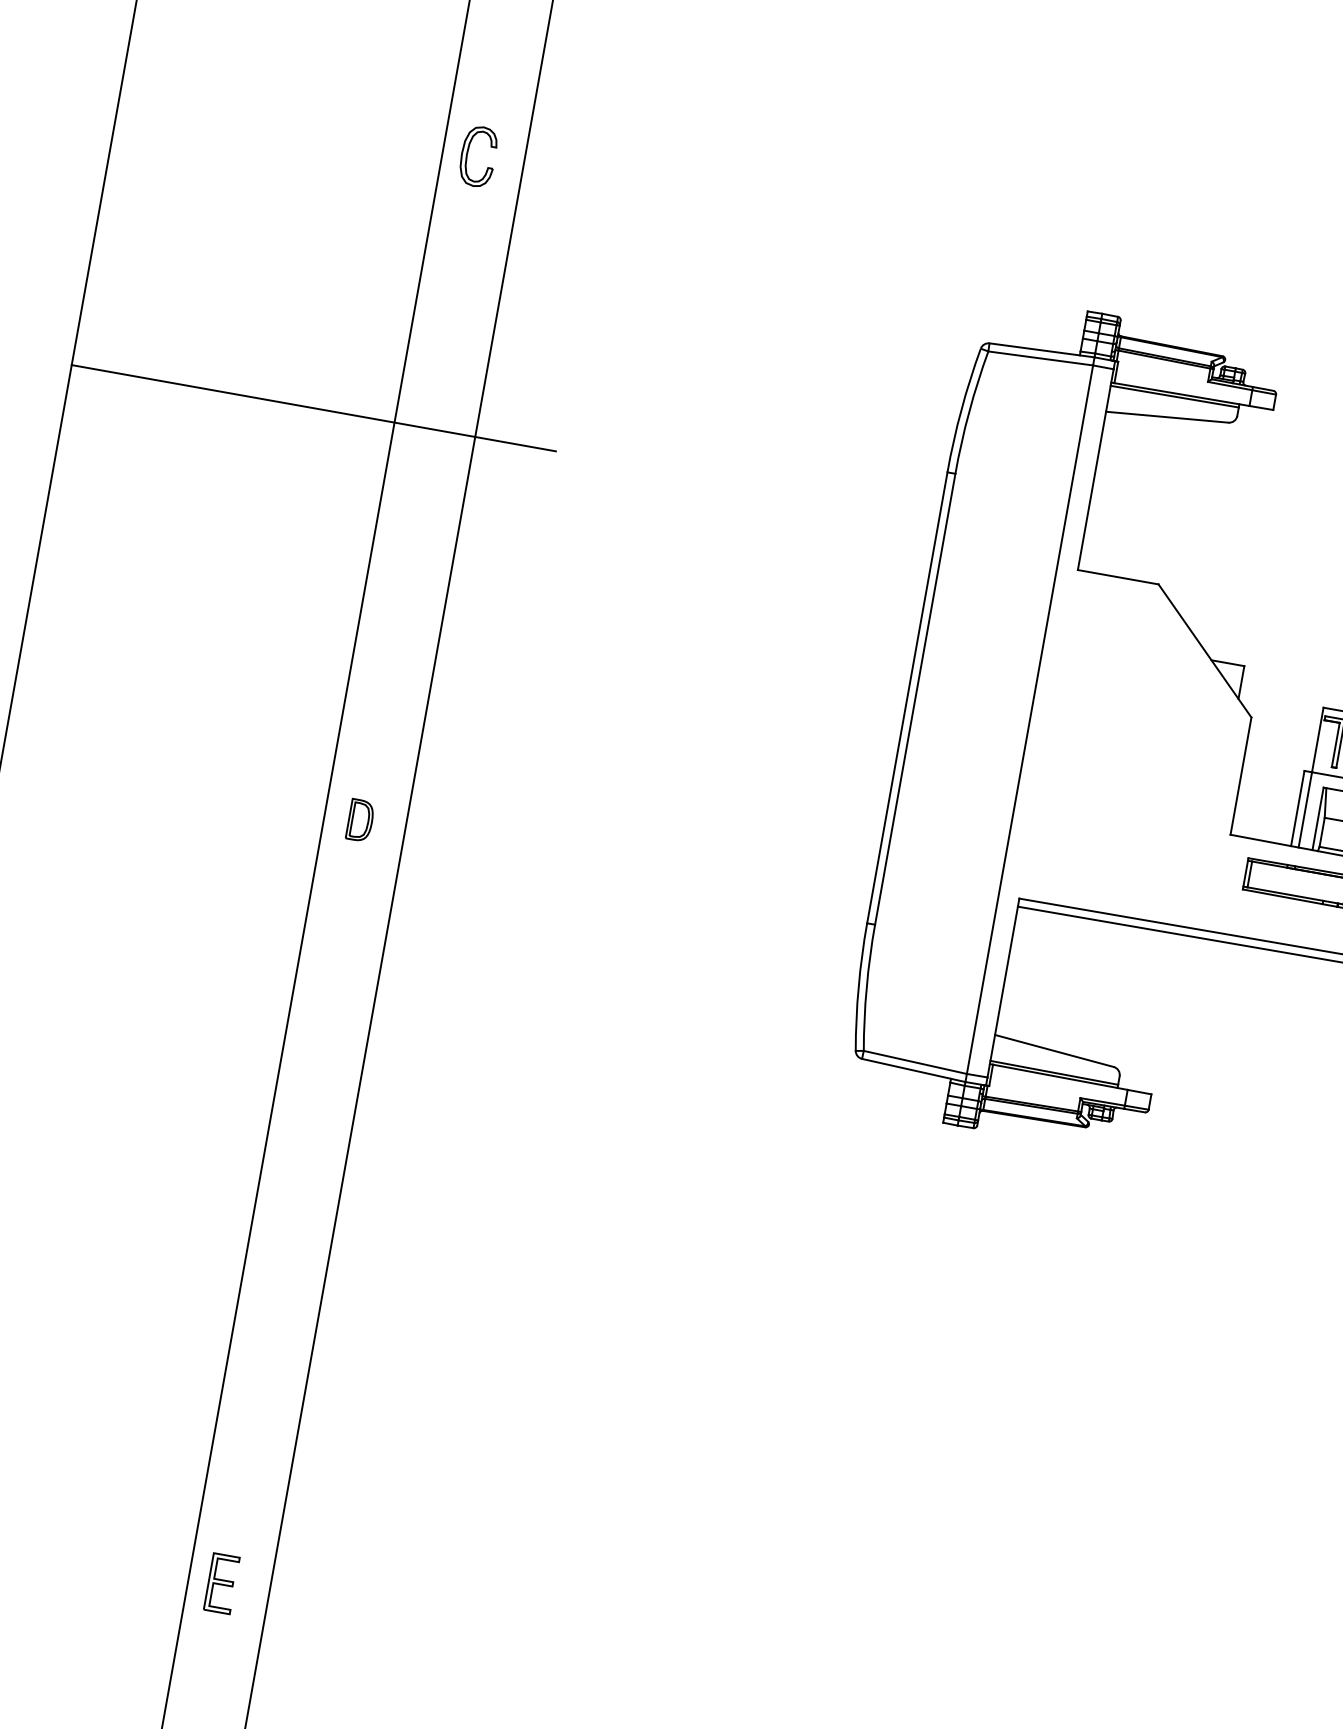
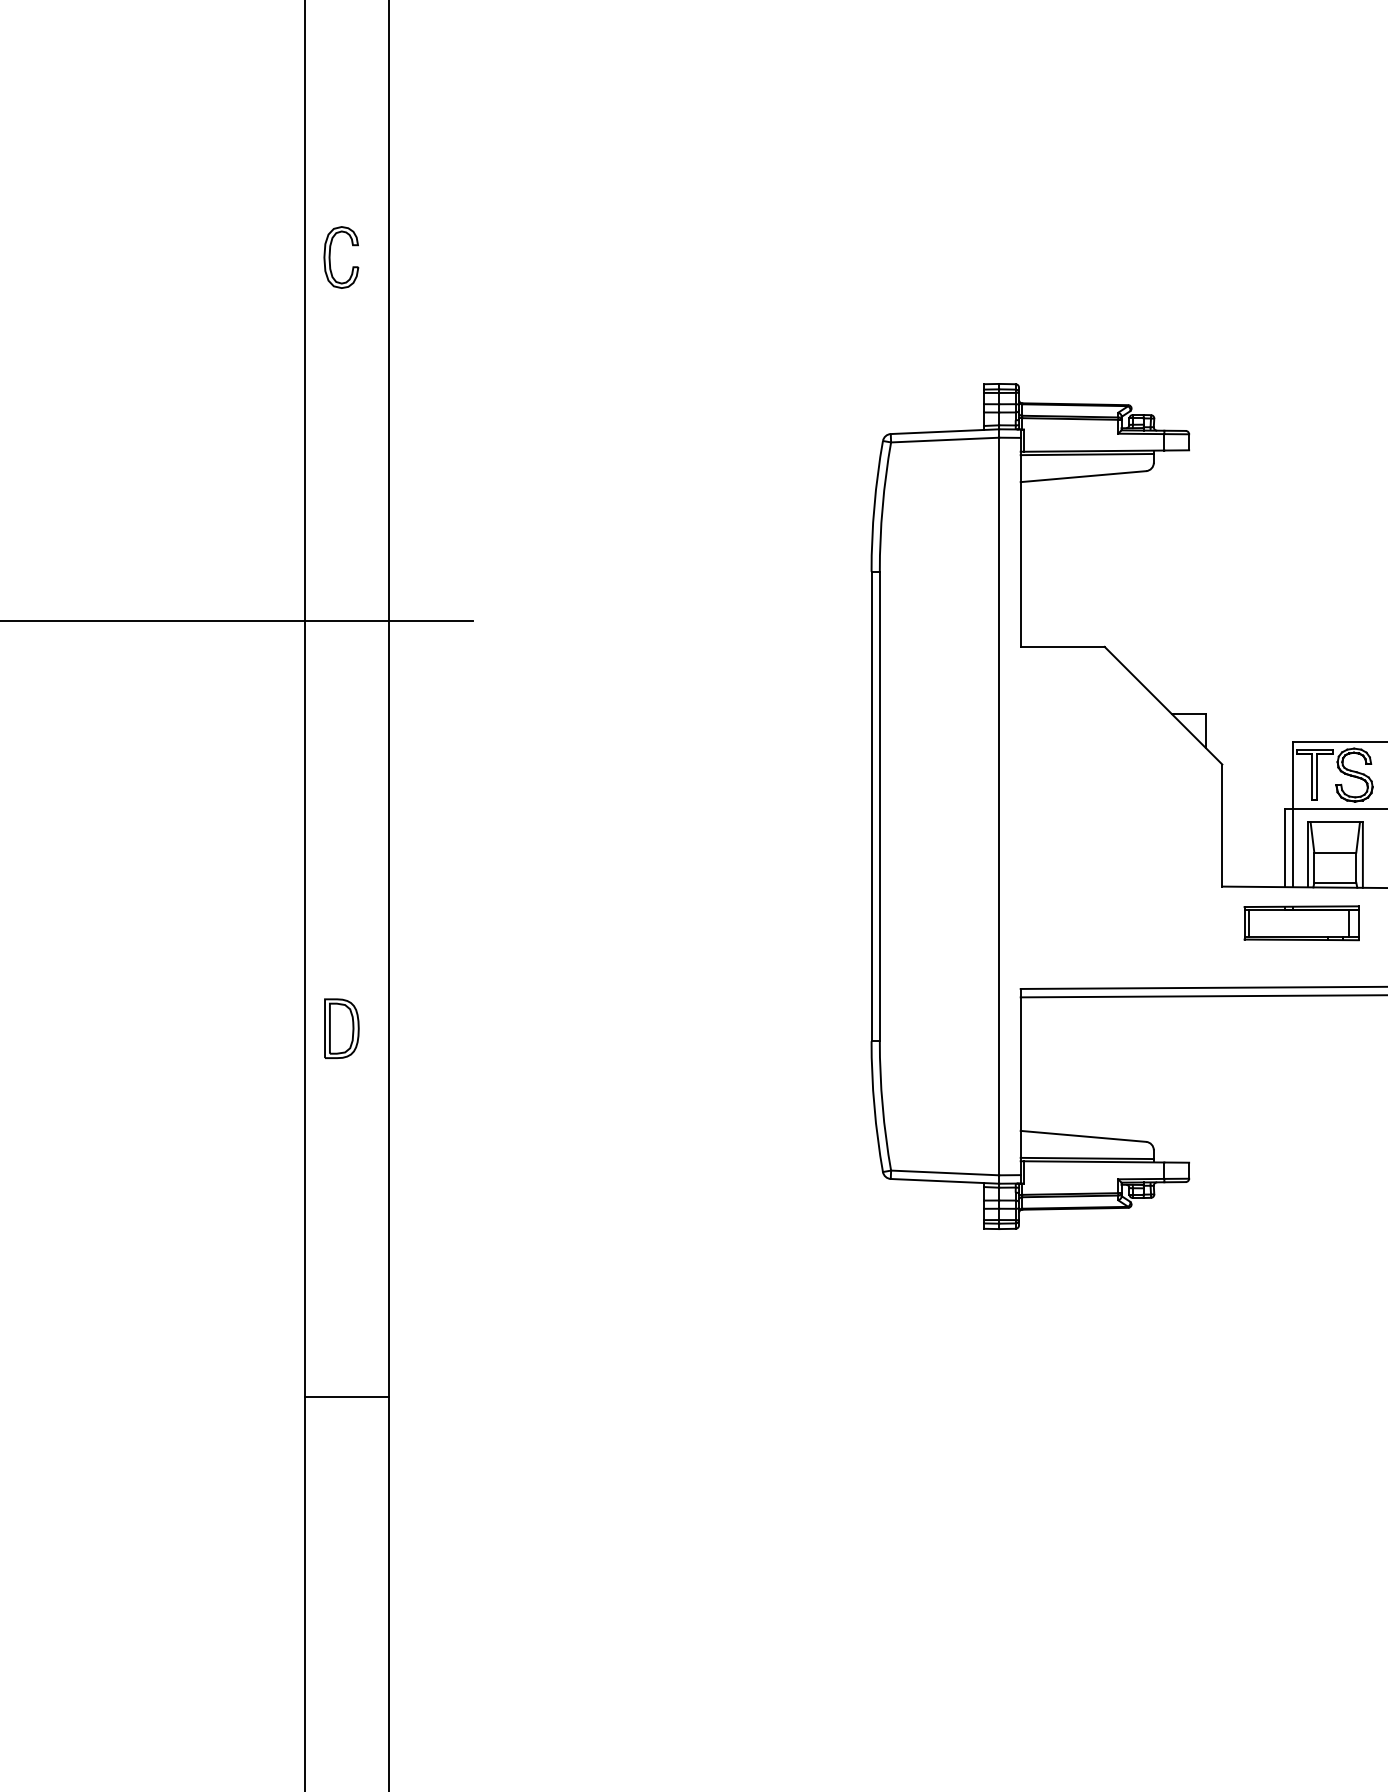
part: (467, 154) -> (330, 257), moved
part: (360, 820) -> (341, 1028), size x1.43
line: (302, 1174) -> (346, 1396), added

